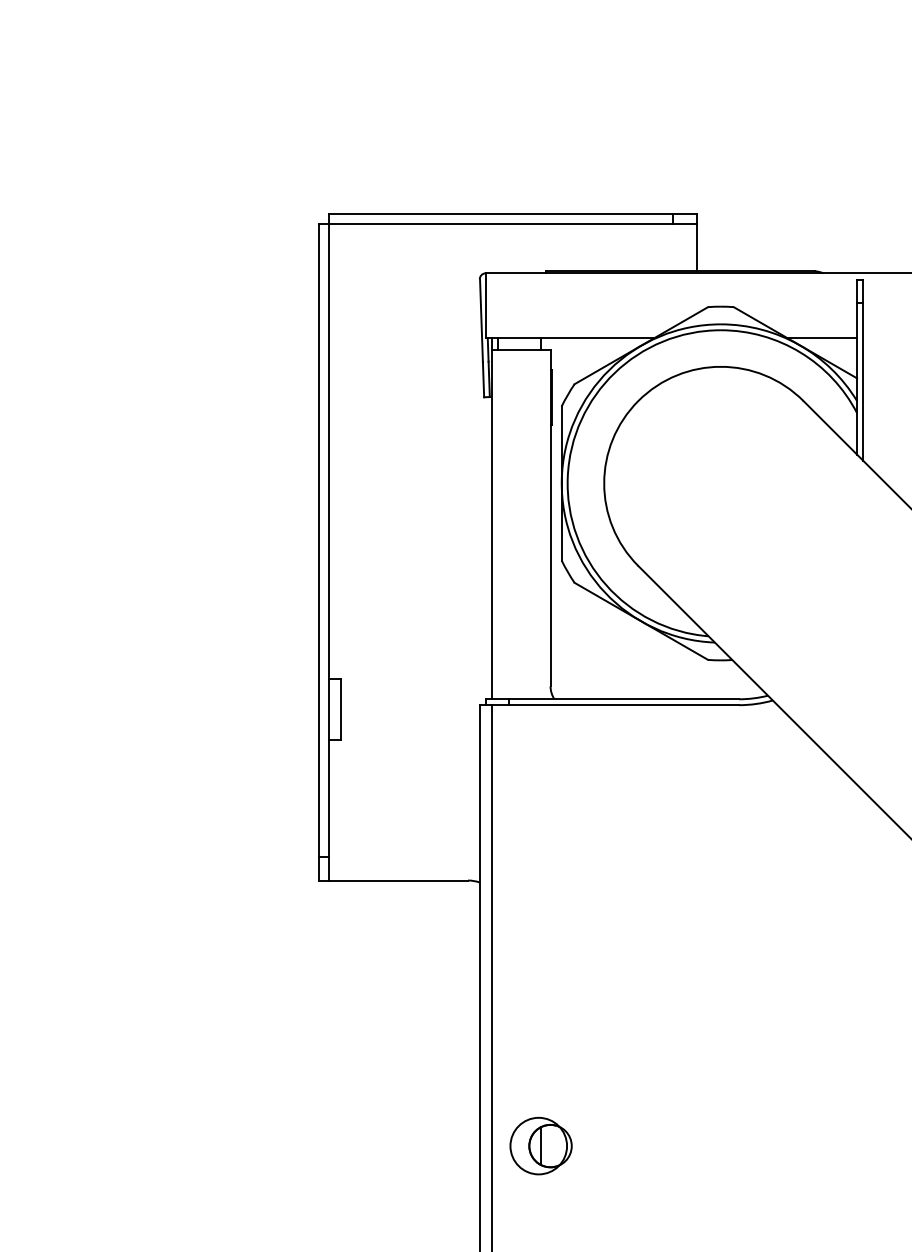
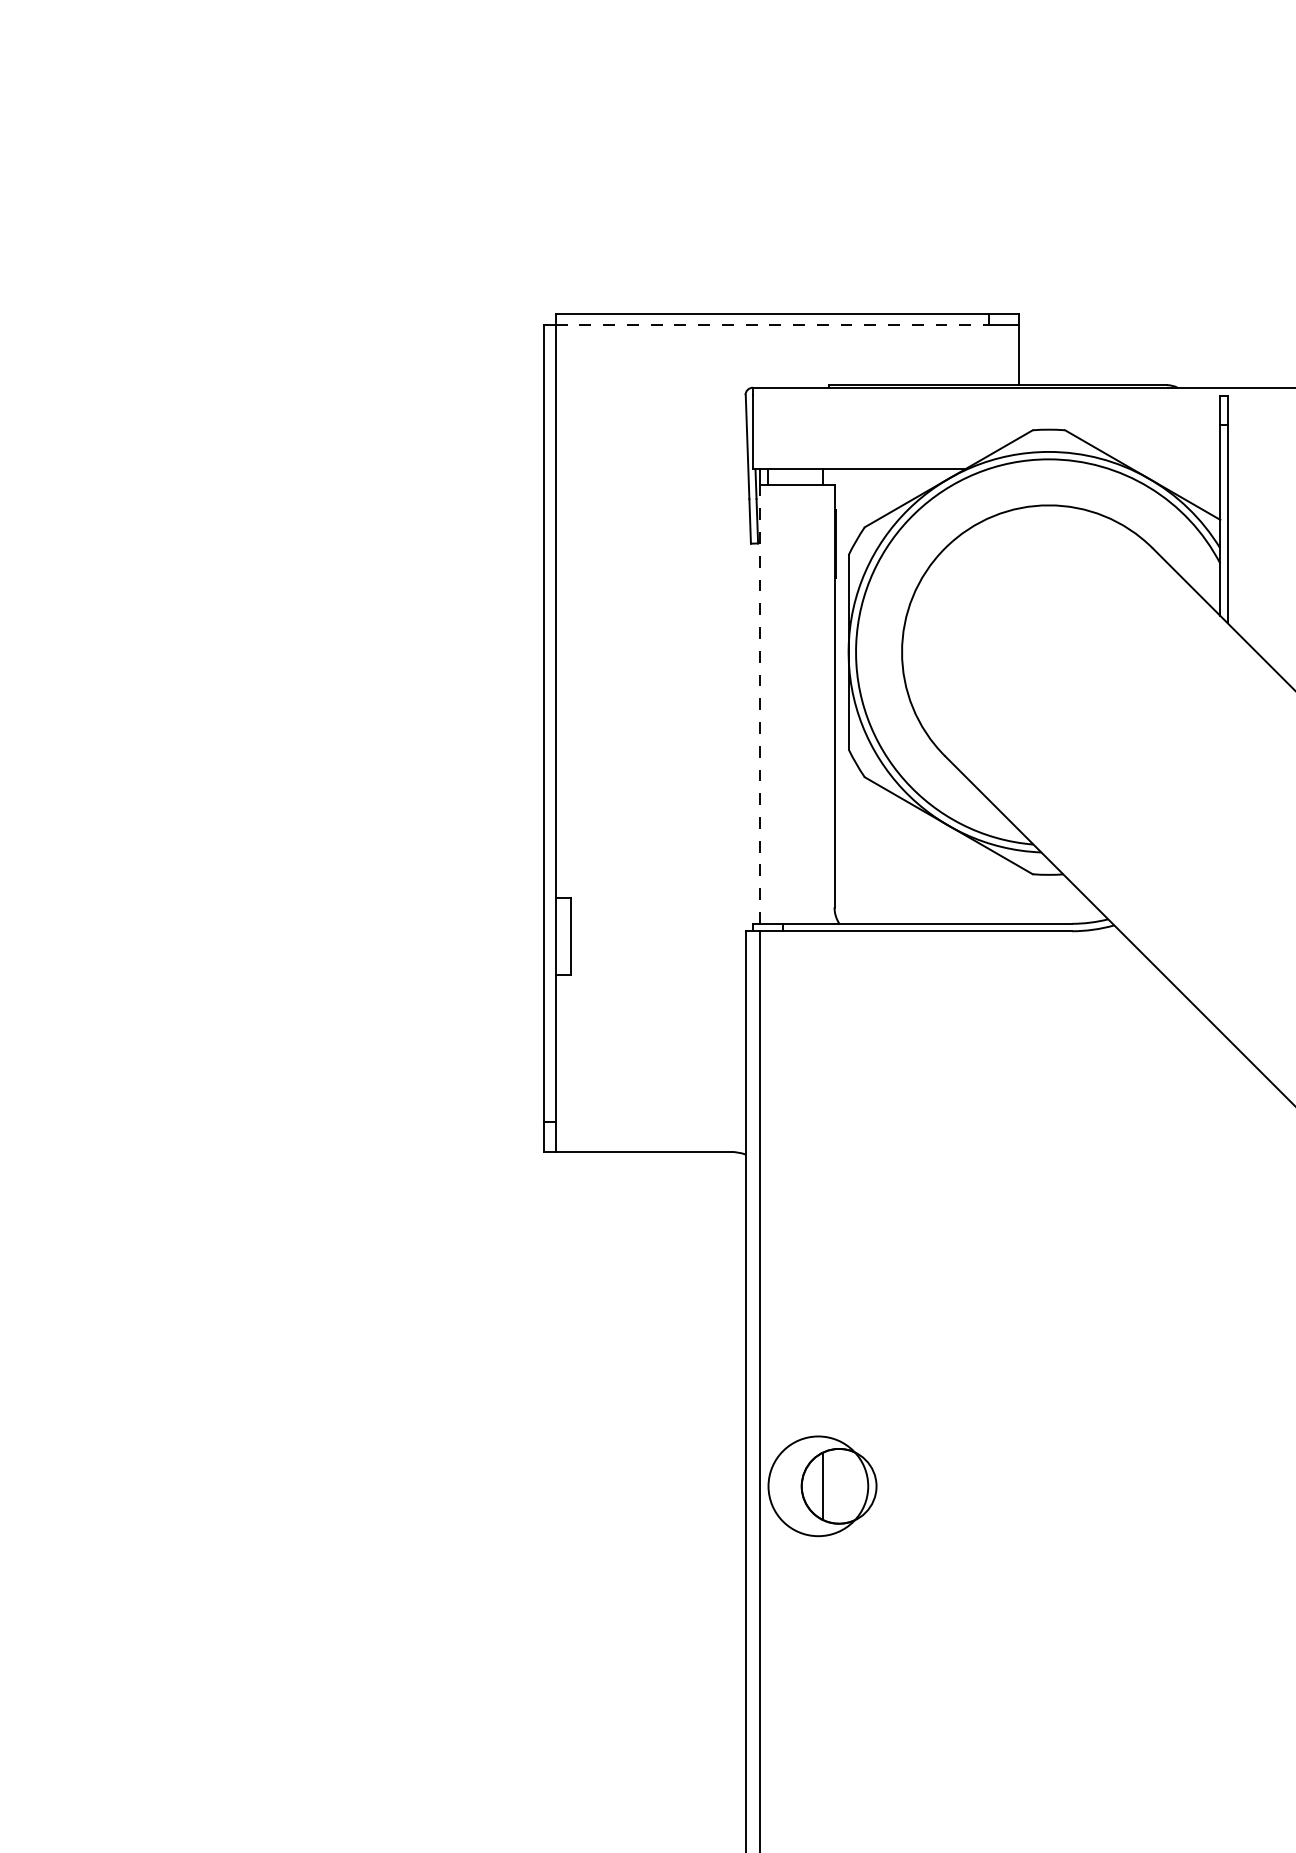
line: (501, 223) -> (772, 325), solid -> dashed
line: (822, 338) -> (1176, 469), removed
line: (491, 525) -> (760, 704), solid -> dashed
part: (540, 1145) -> (822, 1485), size x1.4

